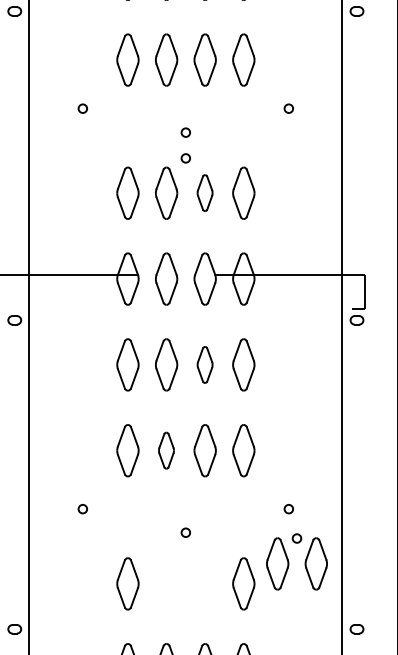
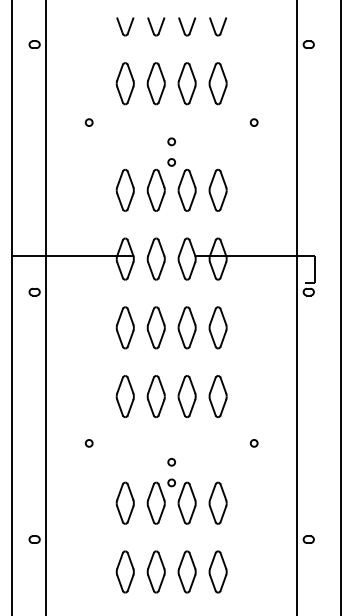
part: (204, 192) -> (186, 189), size x1.43
part: (204, 364) -> (186, 327), size x1.43
part: (165, 450) -> (155, 396), size x1.43
part: (296, 561) -> (171, 501), moved

